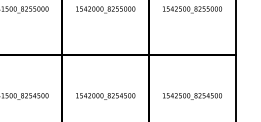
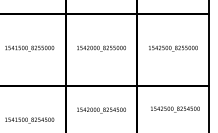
text: (105, 96) -> (101, 110), moved
text: (192, 96) -> (175, 109), moved

